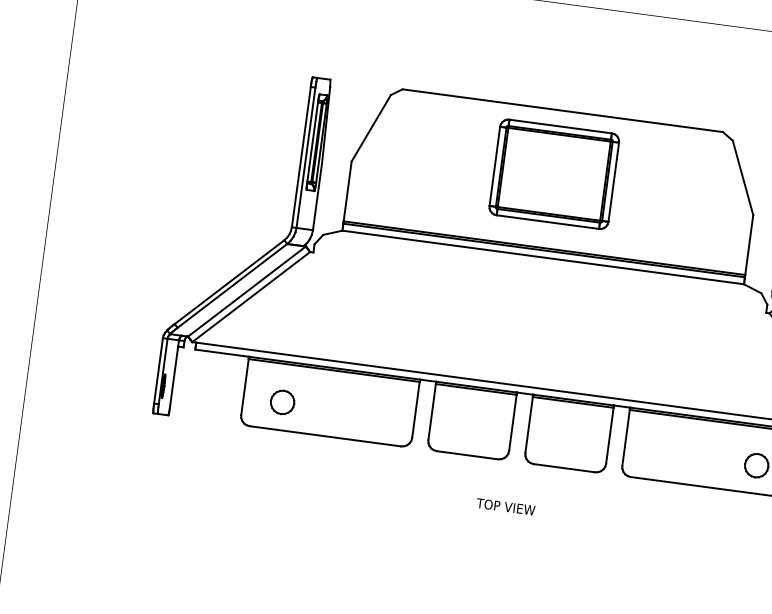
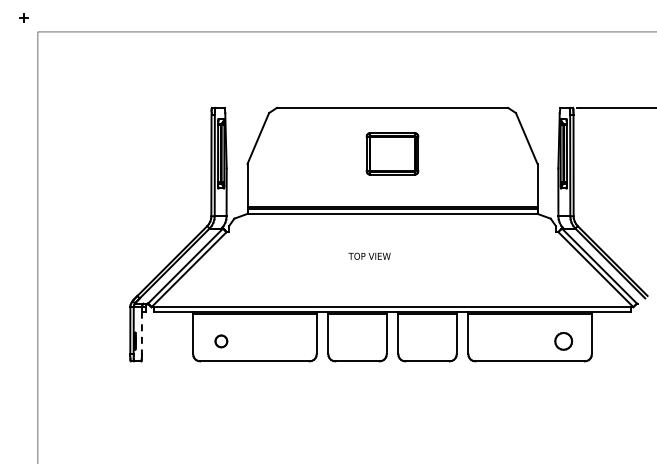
part: (554, 173) -> (392, 153), size x0.6
line: (173, 376) -> (141, 333), solid -> dashed
part: (282, 402) -> (221, 341), size x0.7
text: (505, 505) -> (369, 255), moved

